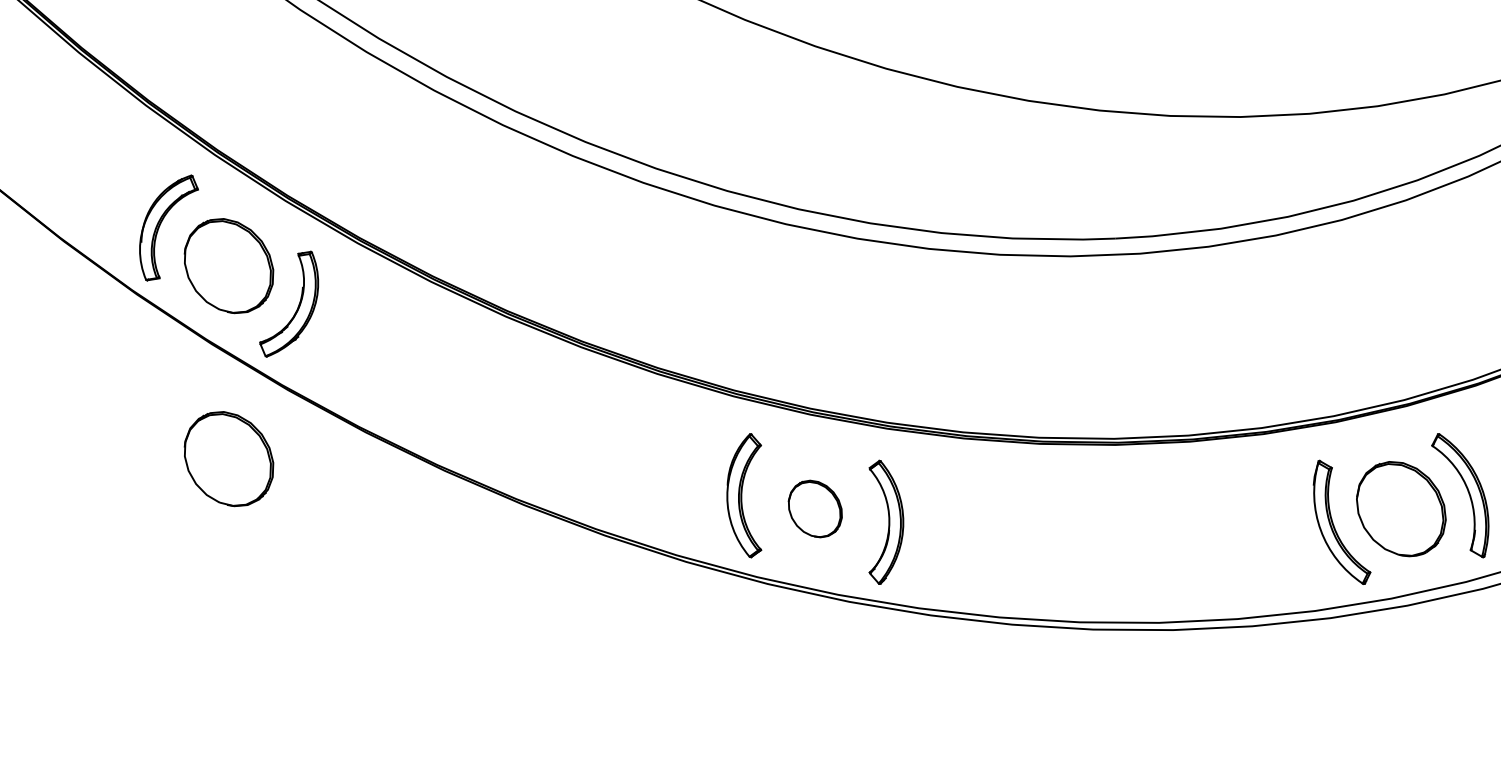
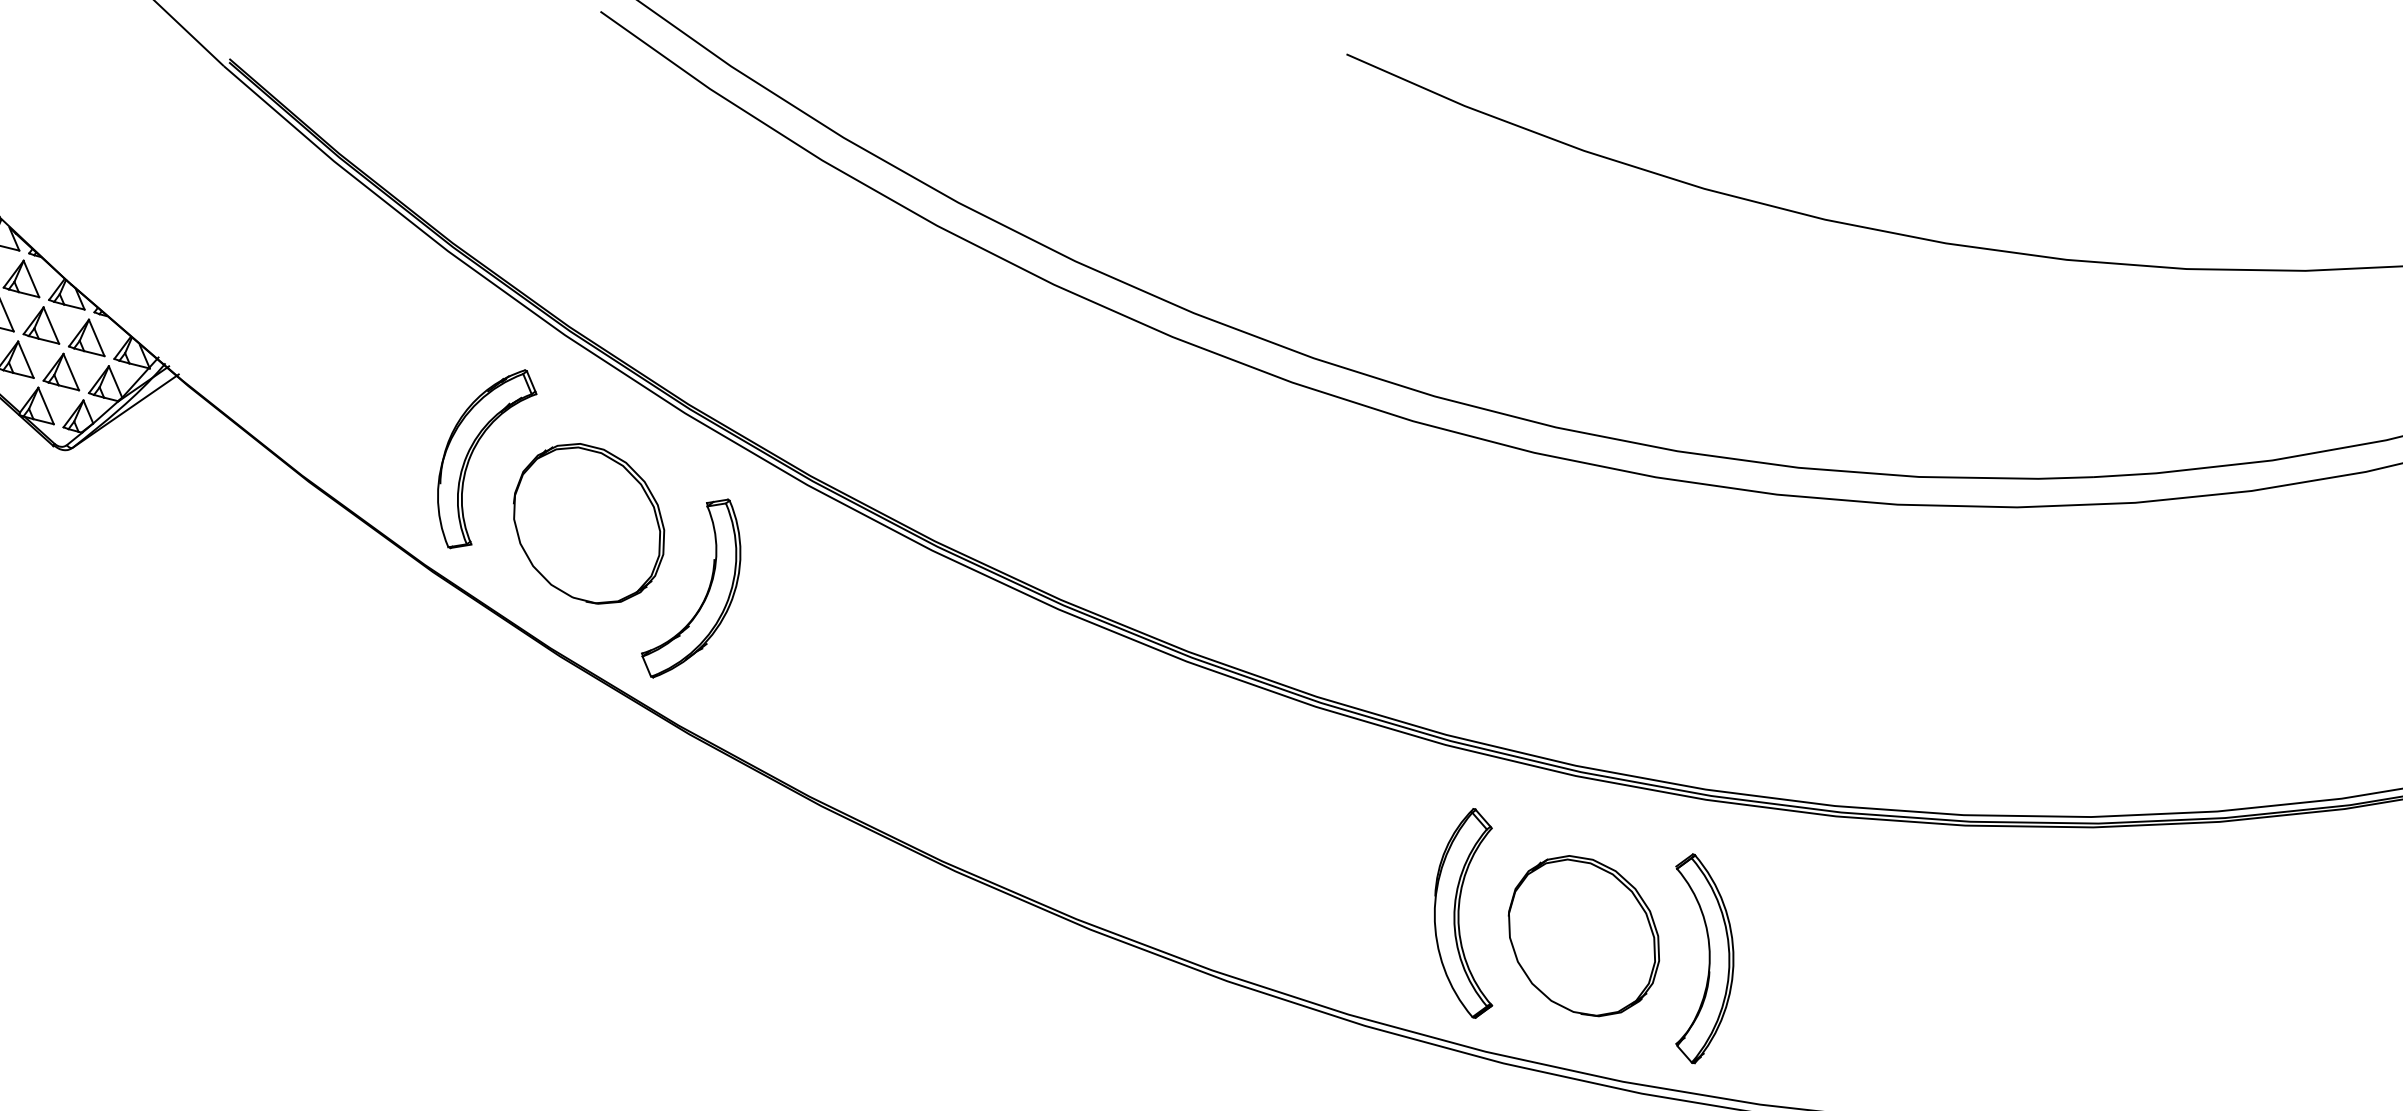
part: (228, 459) -> (588, 852), removed
part: (815, 508) -> (1584, 935), size x1.67

